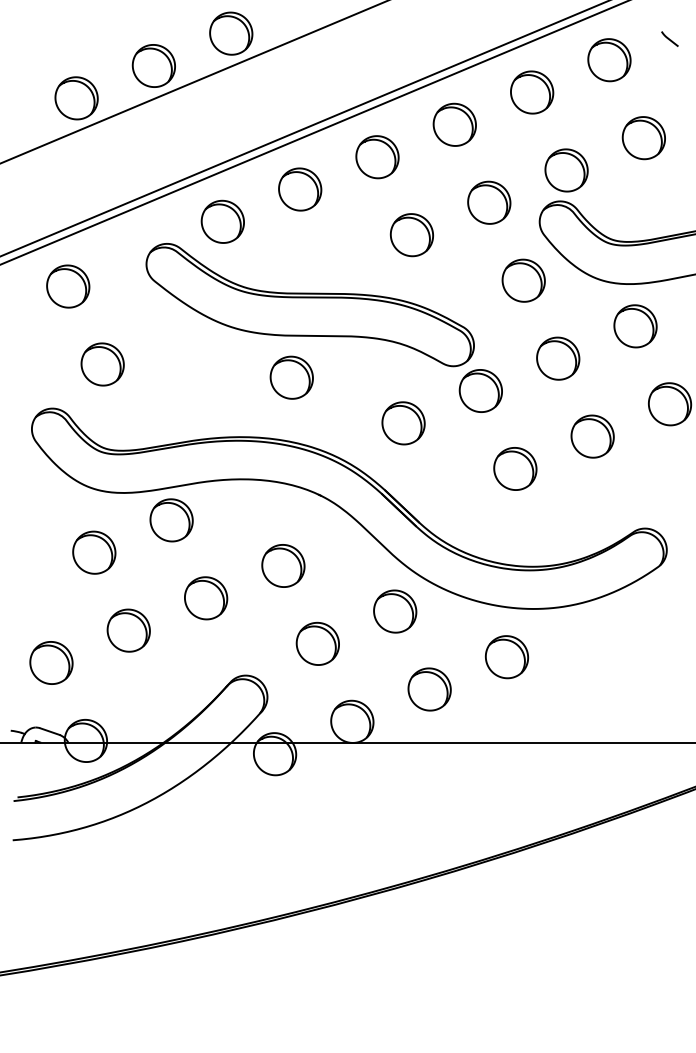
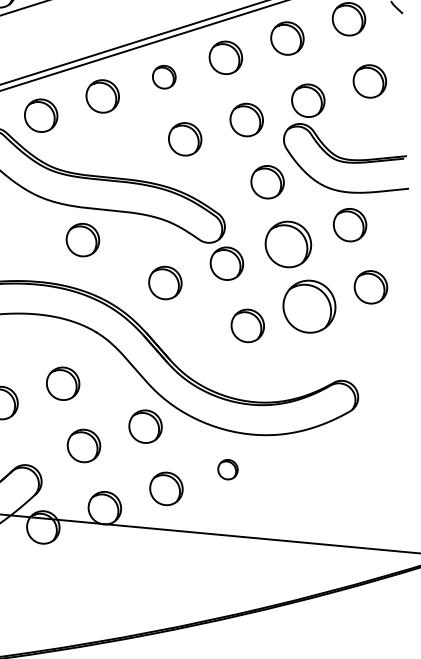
part: (377, 157) -> (164, 77), size x0.7
part: (558, 358) -> (288, 244), size x1.4
part: (592, 436) -> (309, 306), size x1.6
part: (506, 657) -> (227, 469), size x0.6

